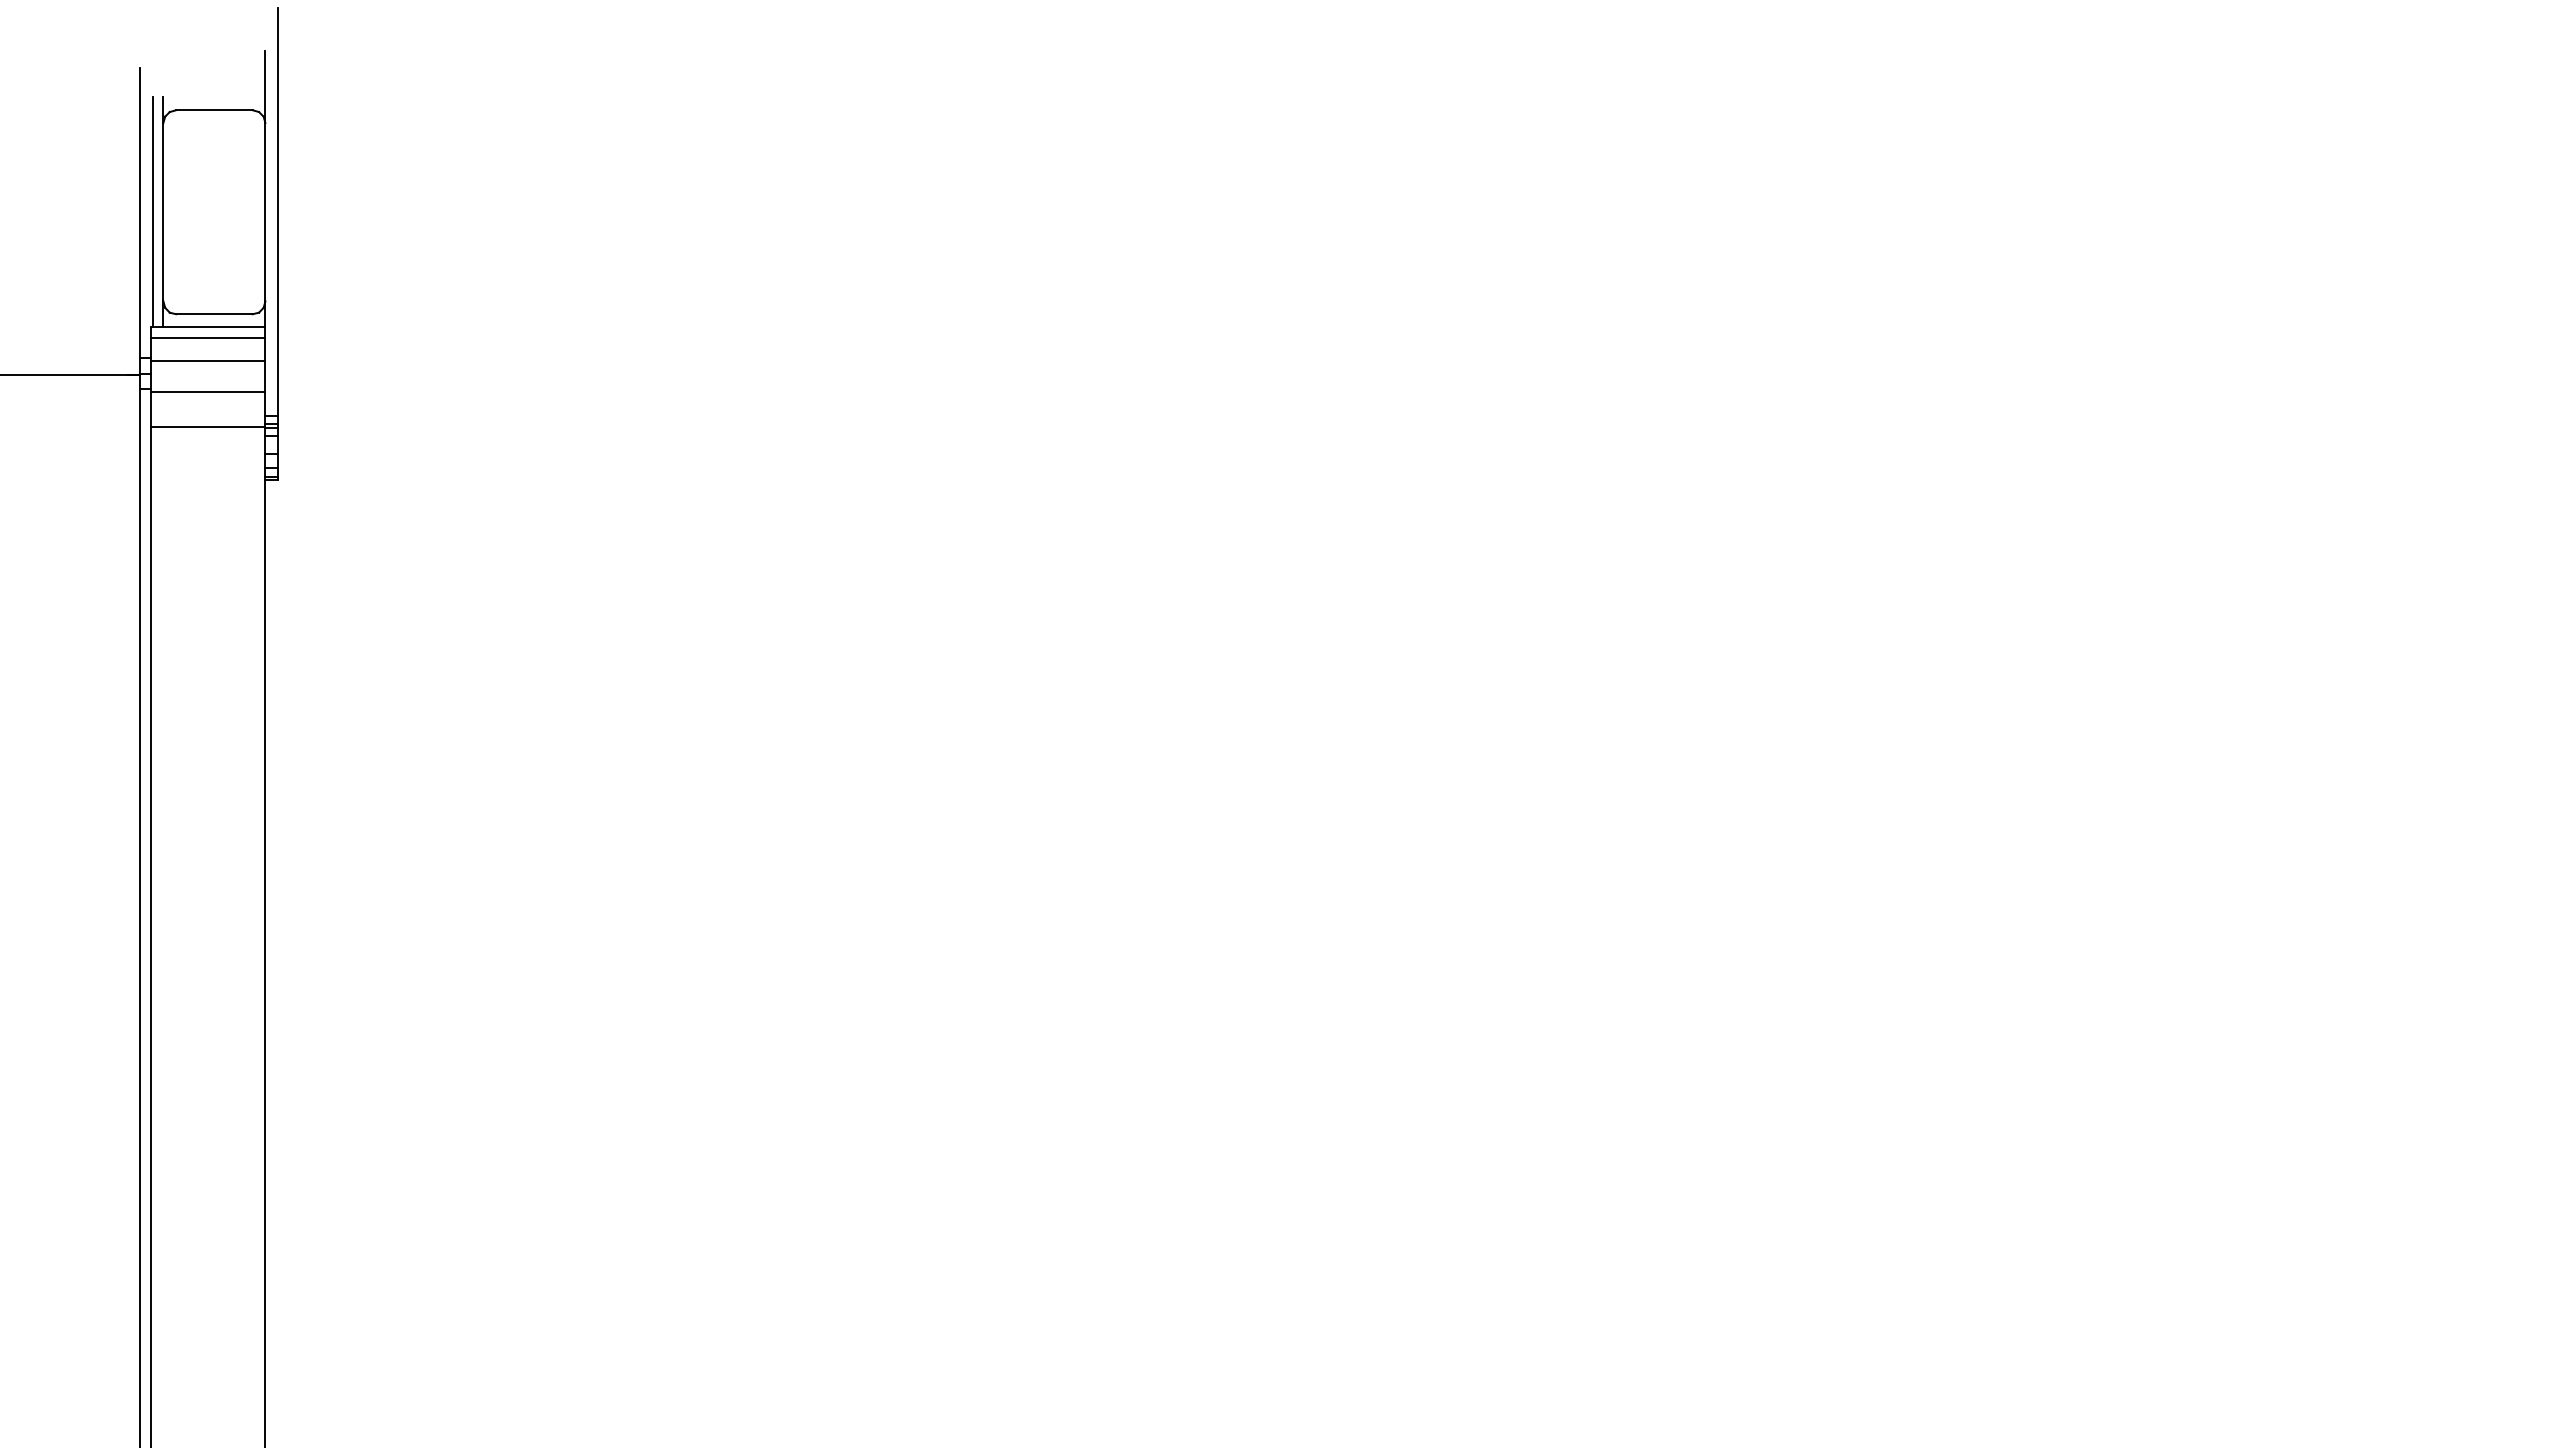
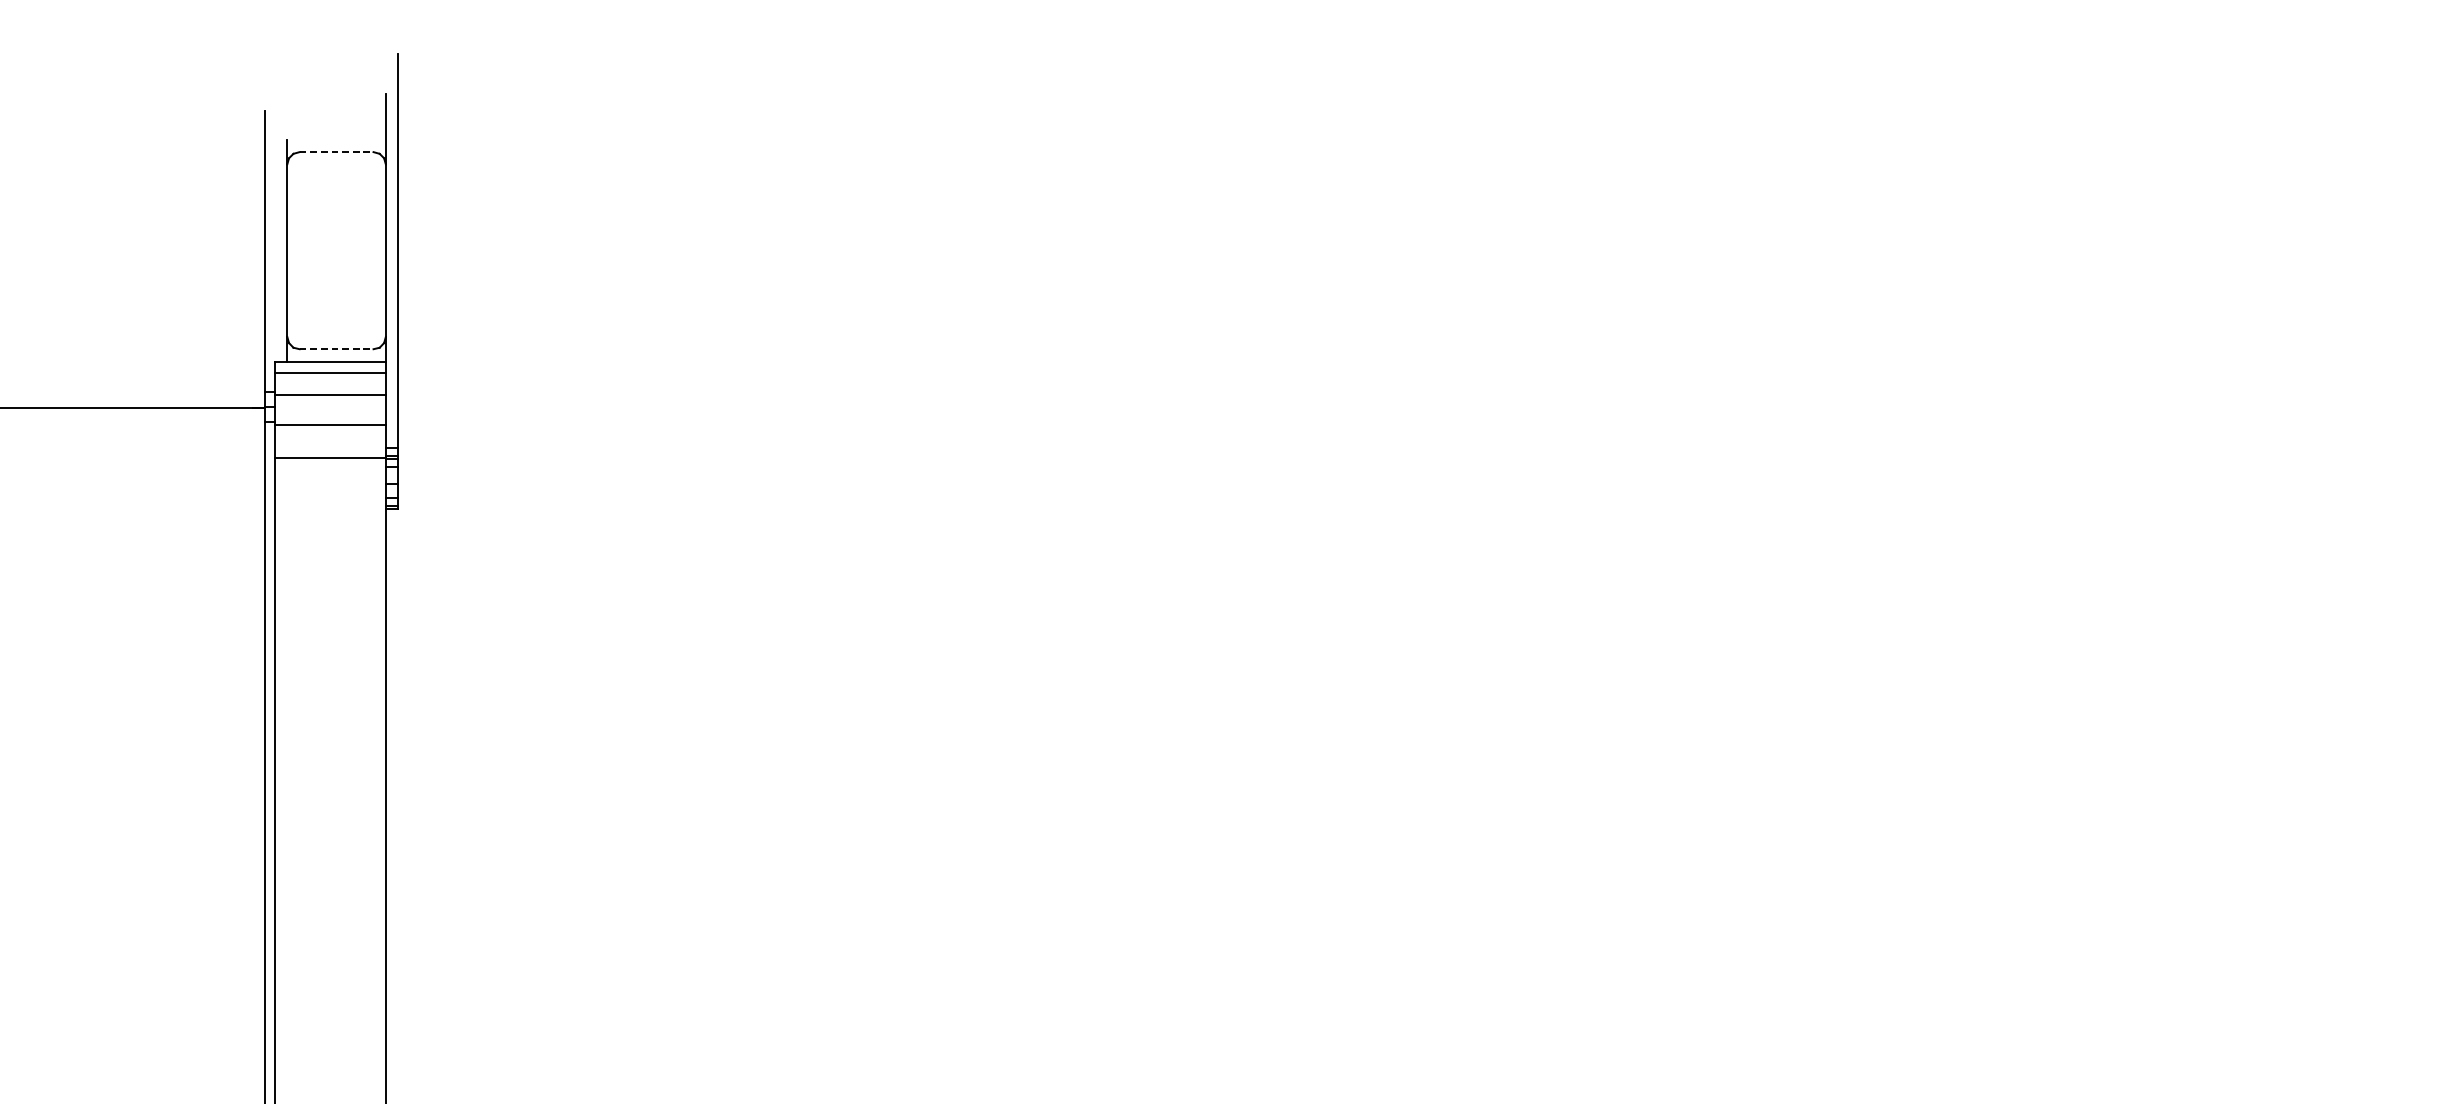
line: (214, 110) -> (336, 152), solid -> dashed
line: (153, 212) -> (277, 250), removed
line: (214, 314) -> (336, 349), solid -> dashed

